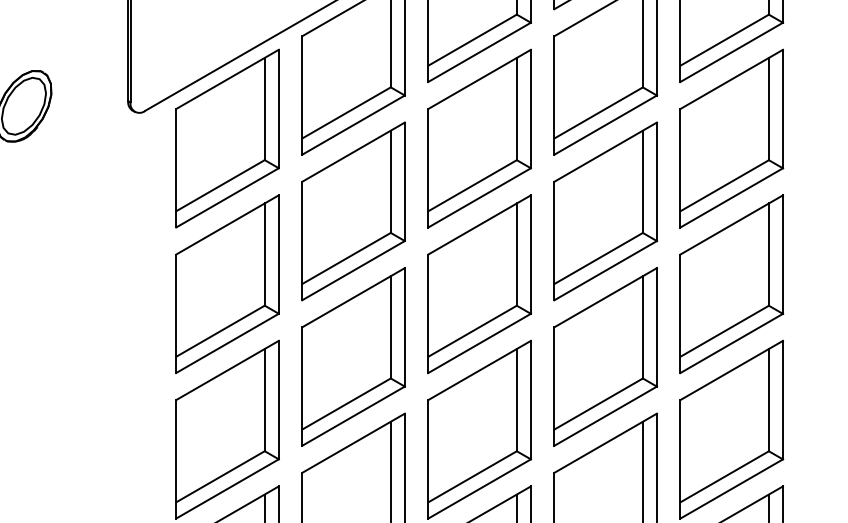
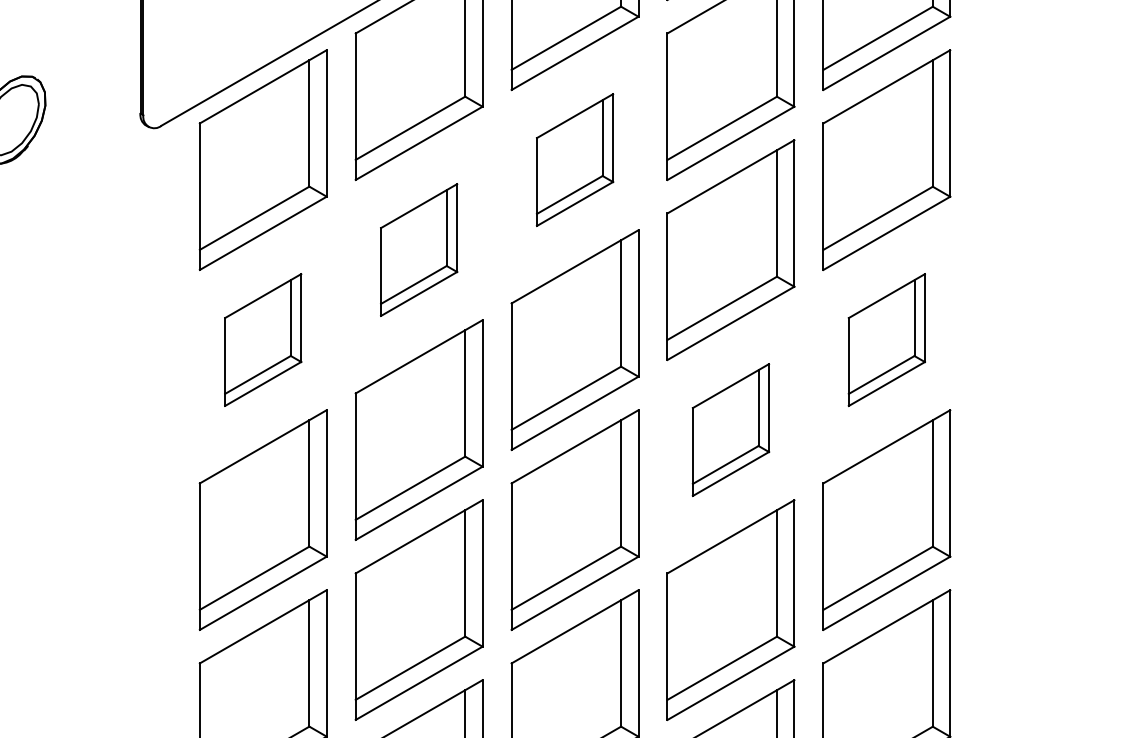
part: (479, 138) -> (574, 159), size x0.6
part: (353, 210) -> (418, 249), size x0.6
part: (226, 283) -> (262, 339), size x0.6
part: (731, 283) -> (886, 339), size x0.6
part: (605, 356) -> (730, 429), size x0.6

